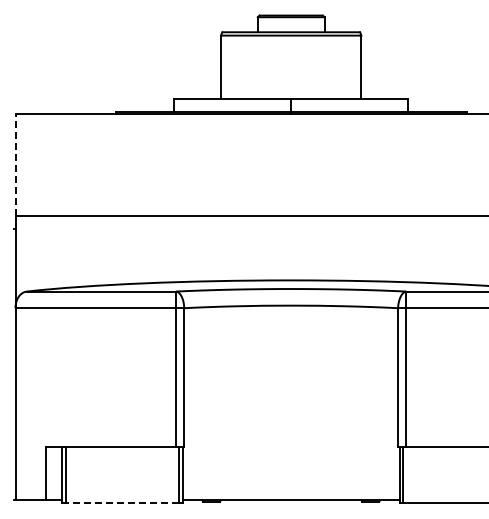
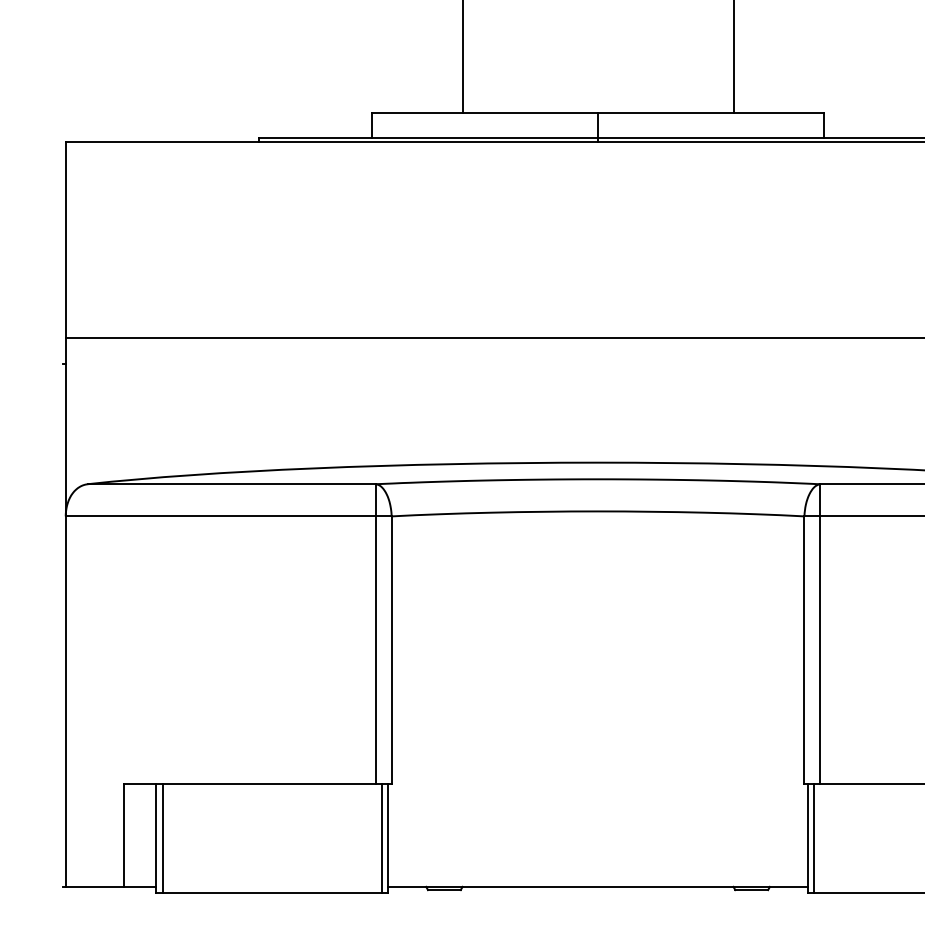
line: (15, 165) -> (65, 240), dashed -> solid
line: (122, 503) -> (272, 893), dashed -> solid

